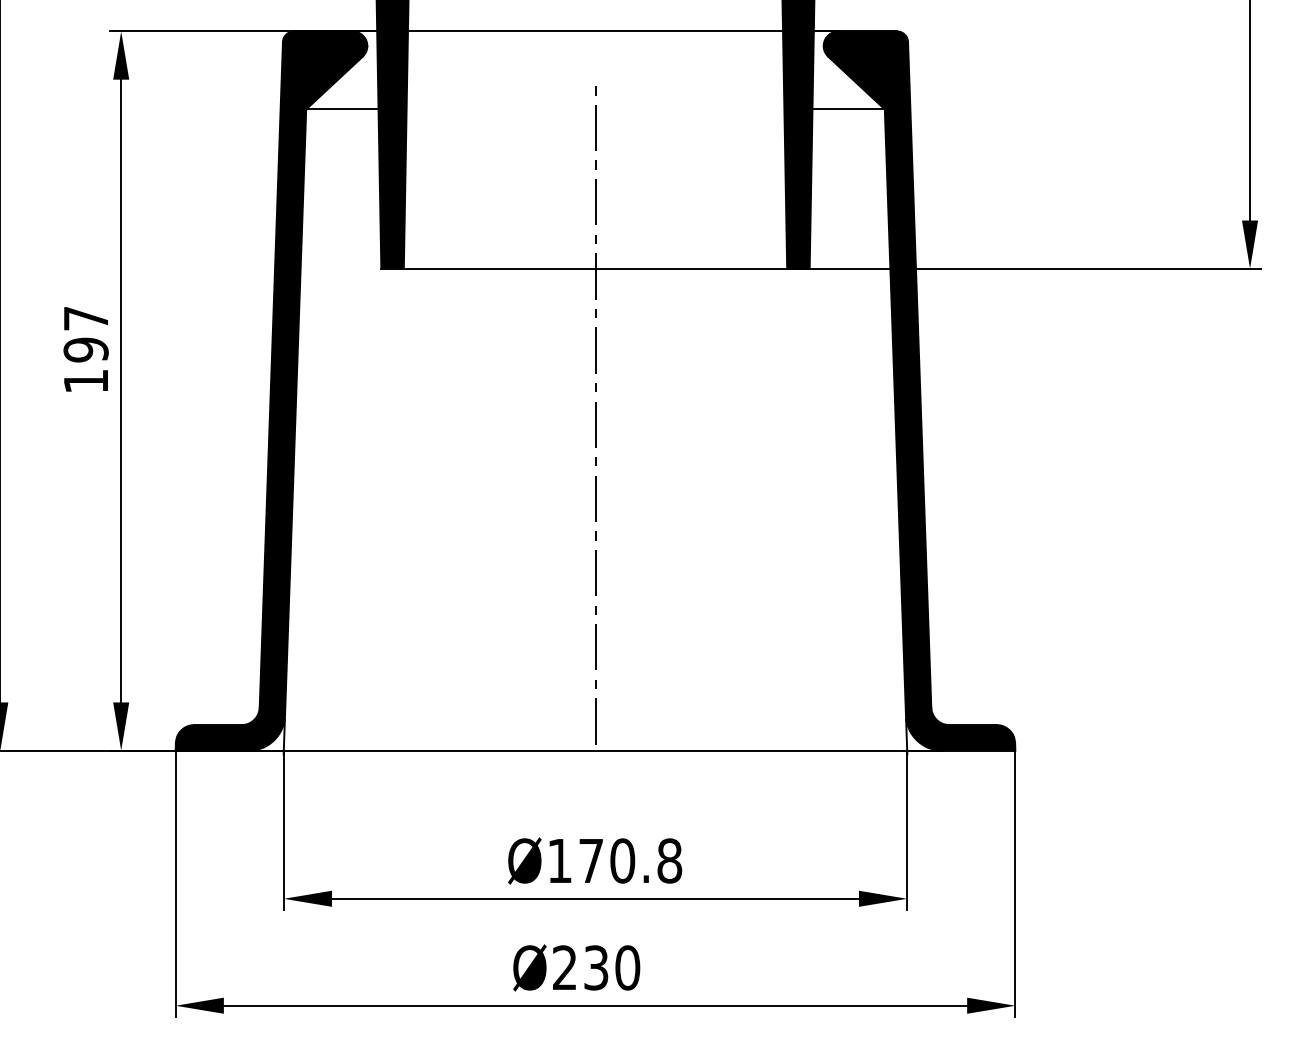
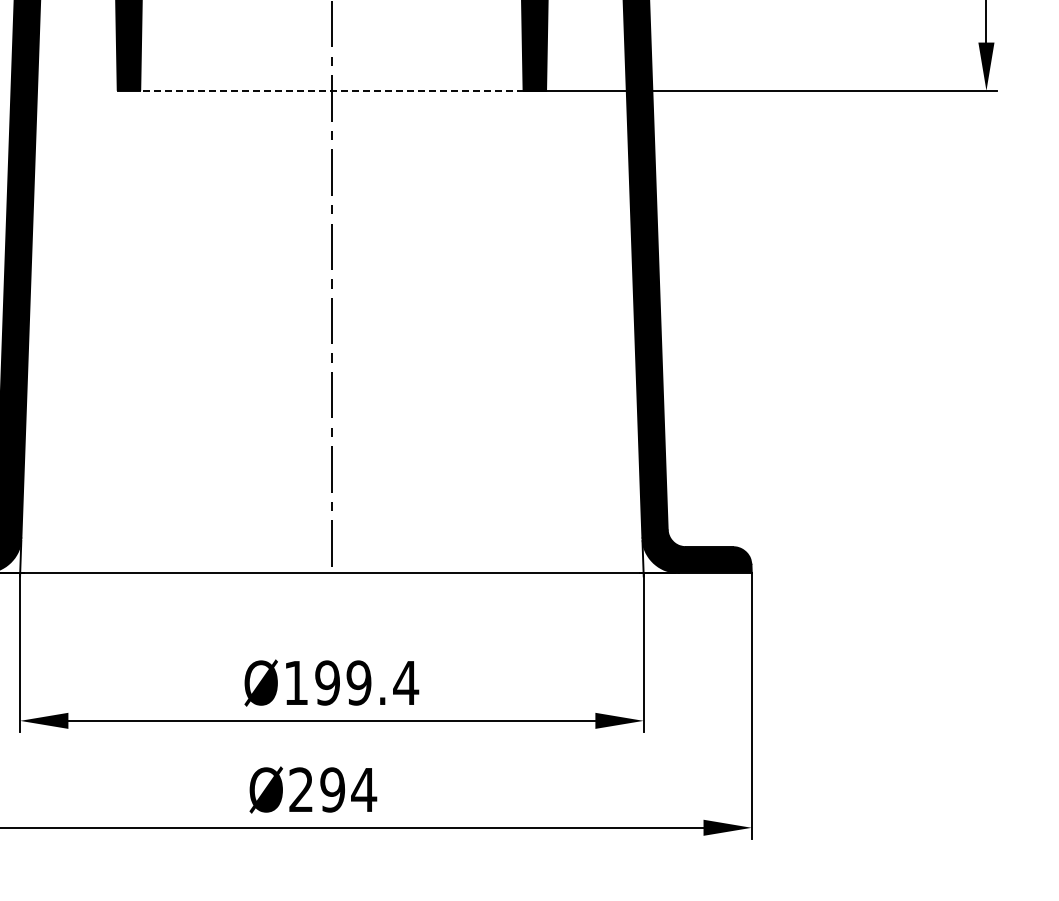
line: (595, 268) -> (331, 90), solid -> dashed
text: (630, 860) -> (366, 682), Ø170.8 -> Ø199.4
text: (611, 967) -> (347, 789), Ø230 -> Ø294

